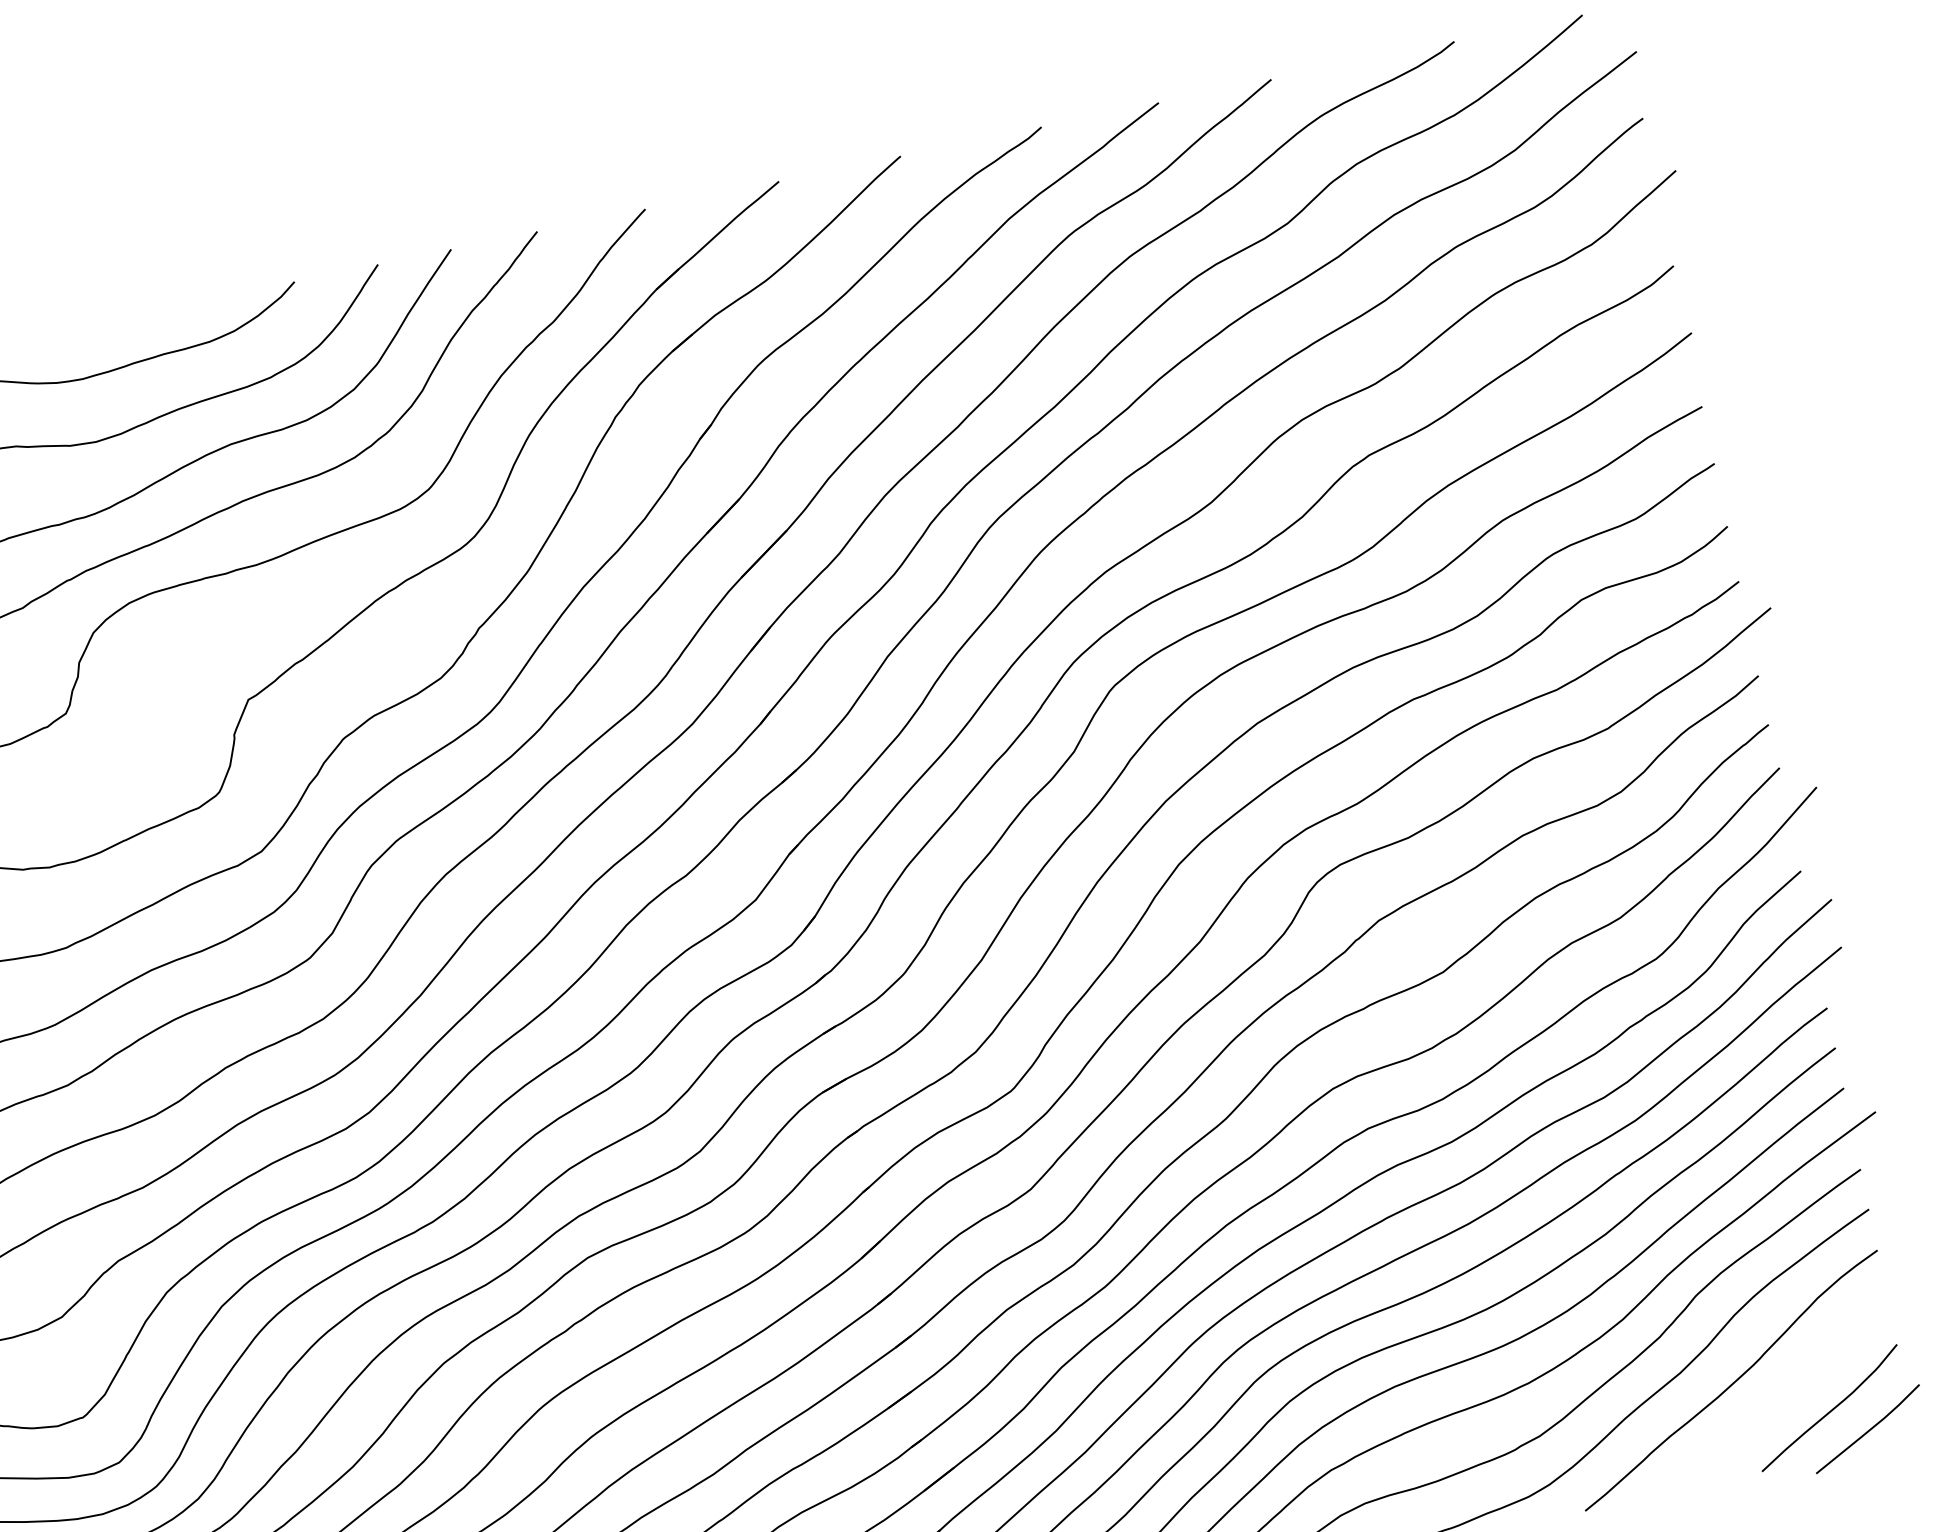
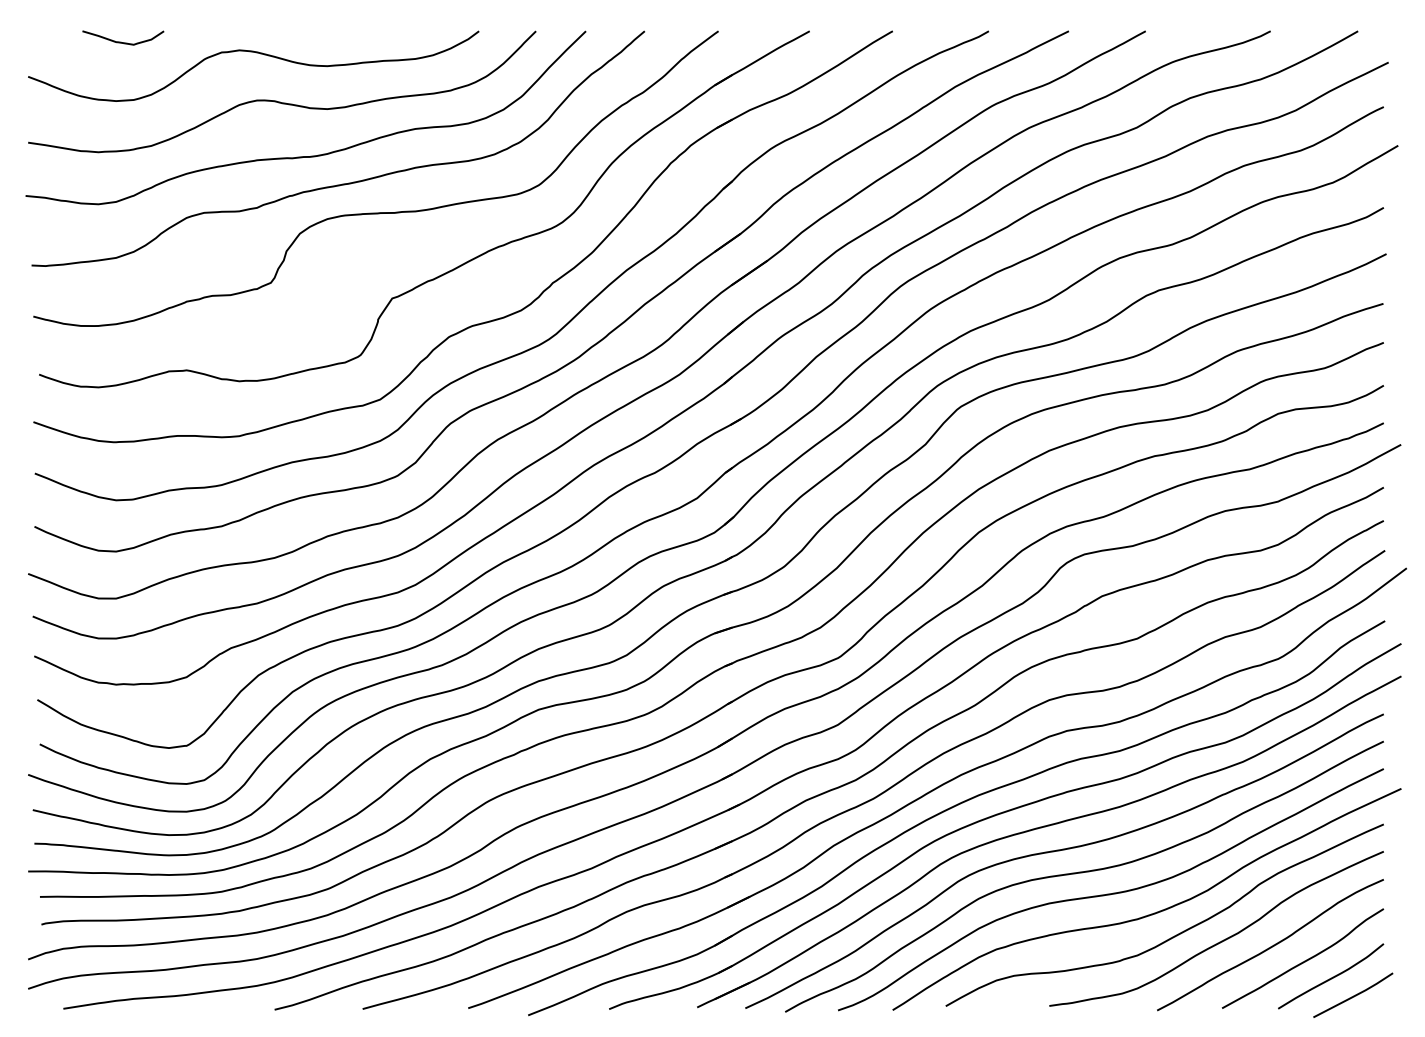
curve: (1785, 1392) -> (1304, 960), added

